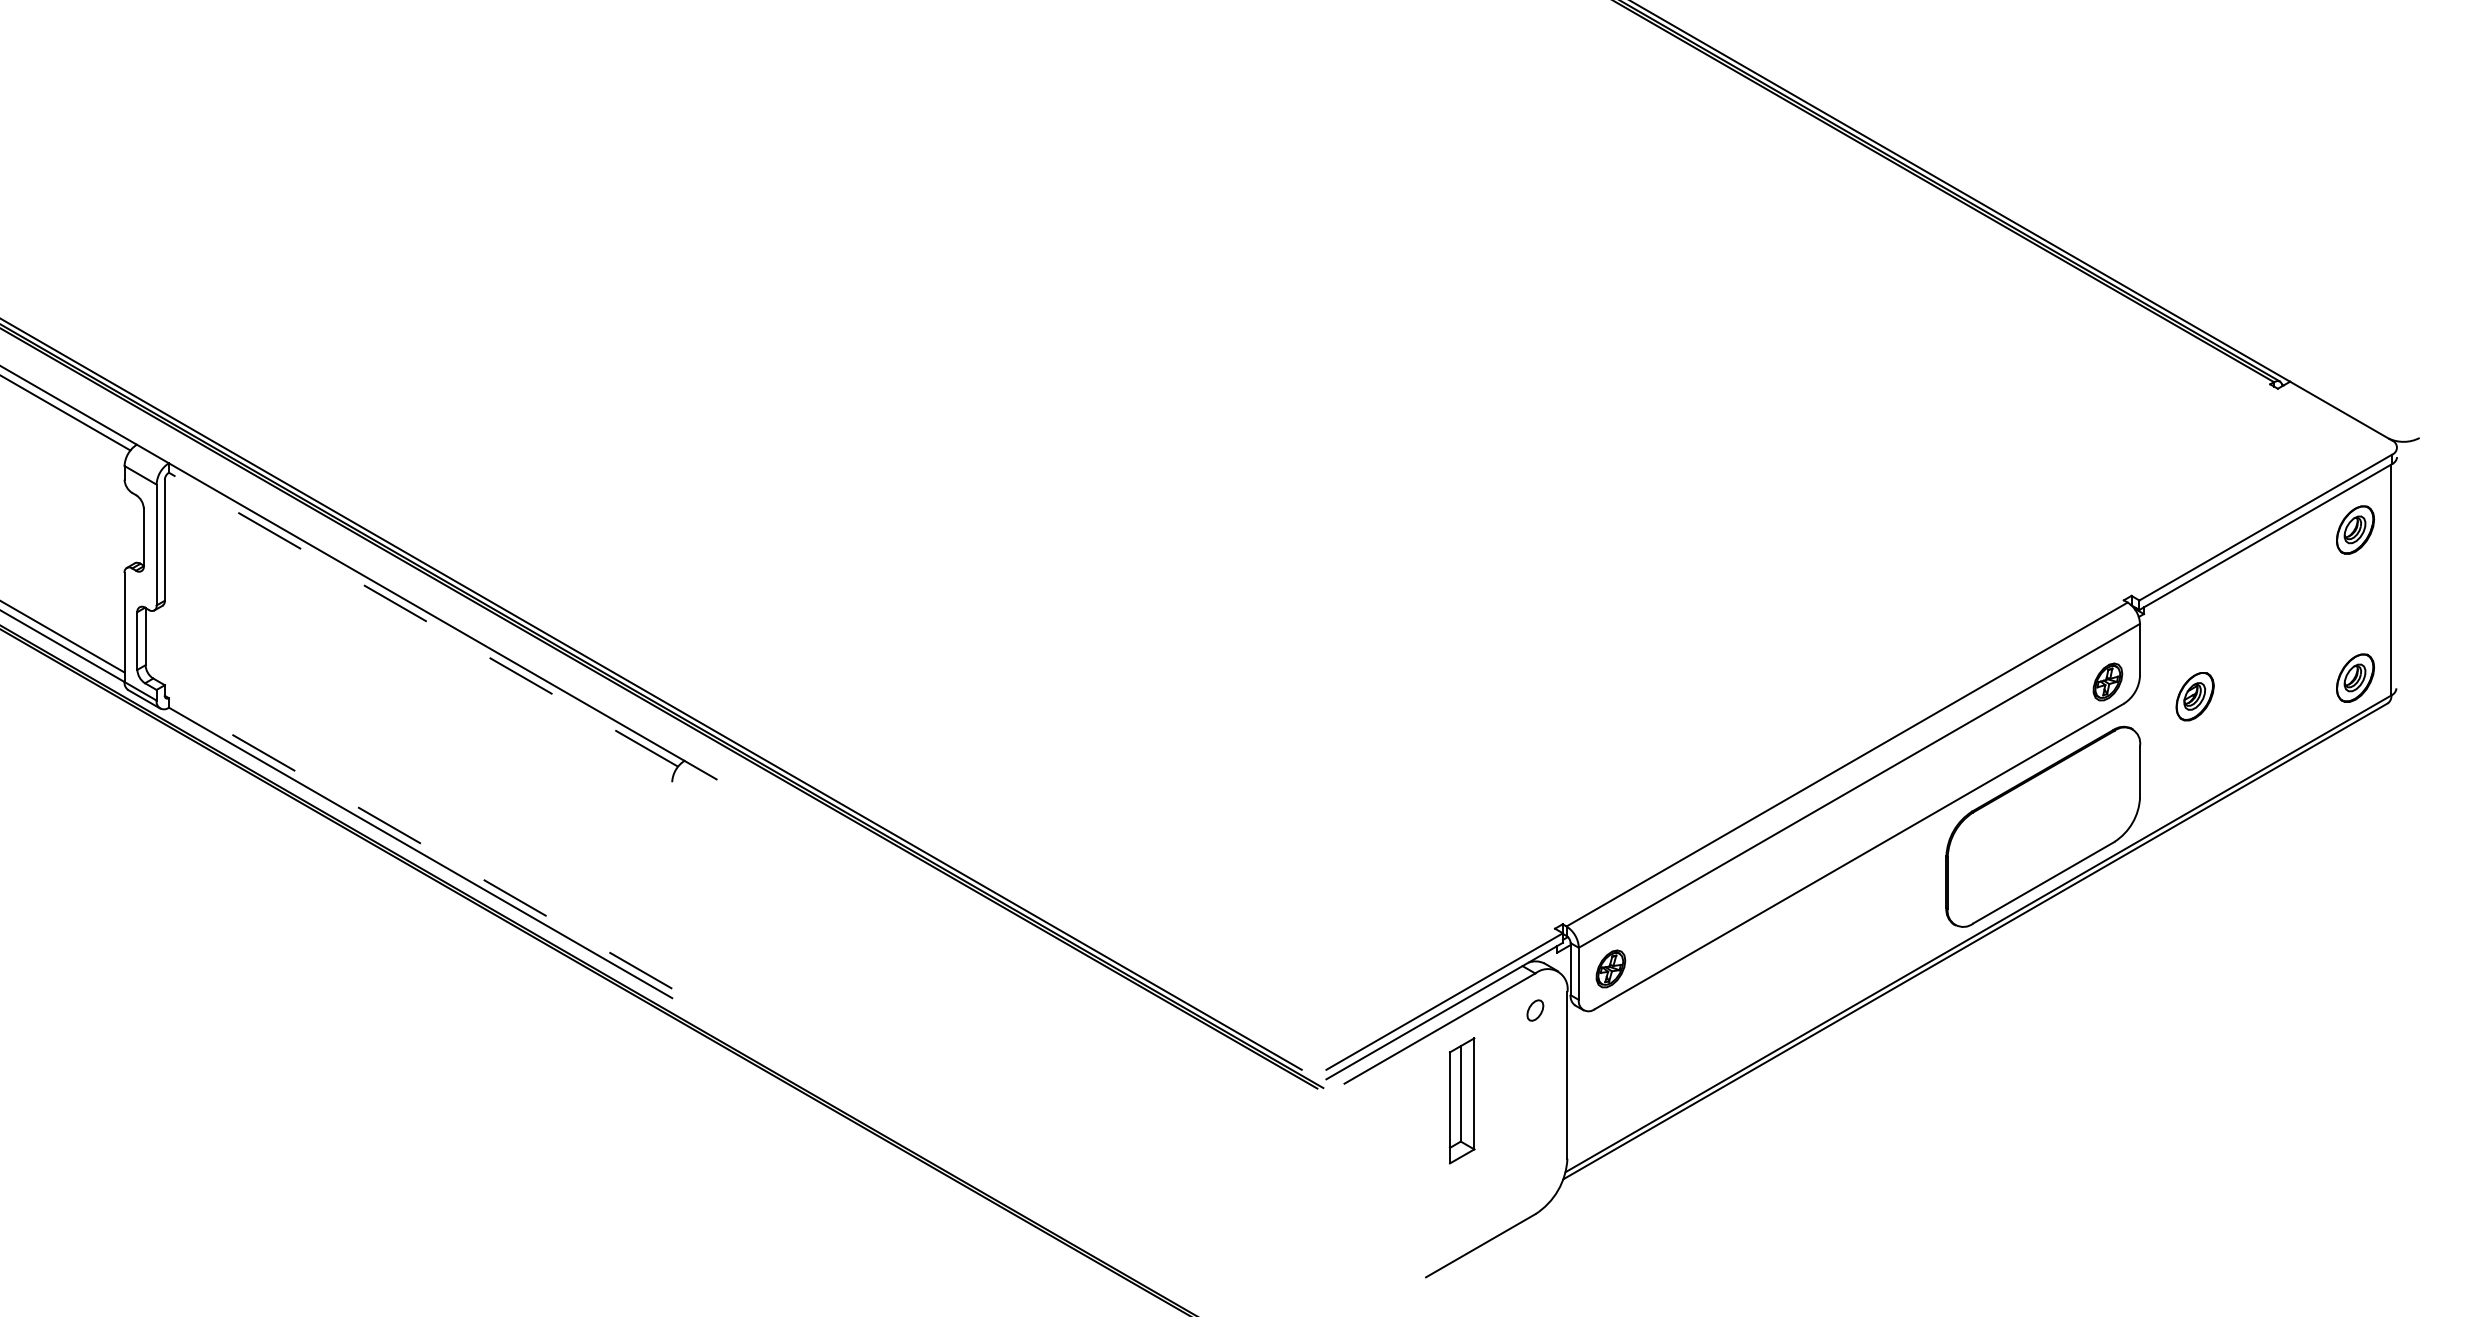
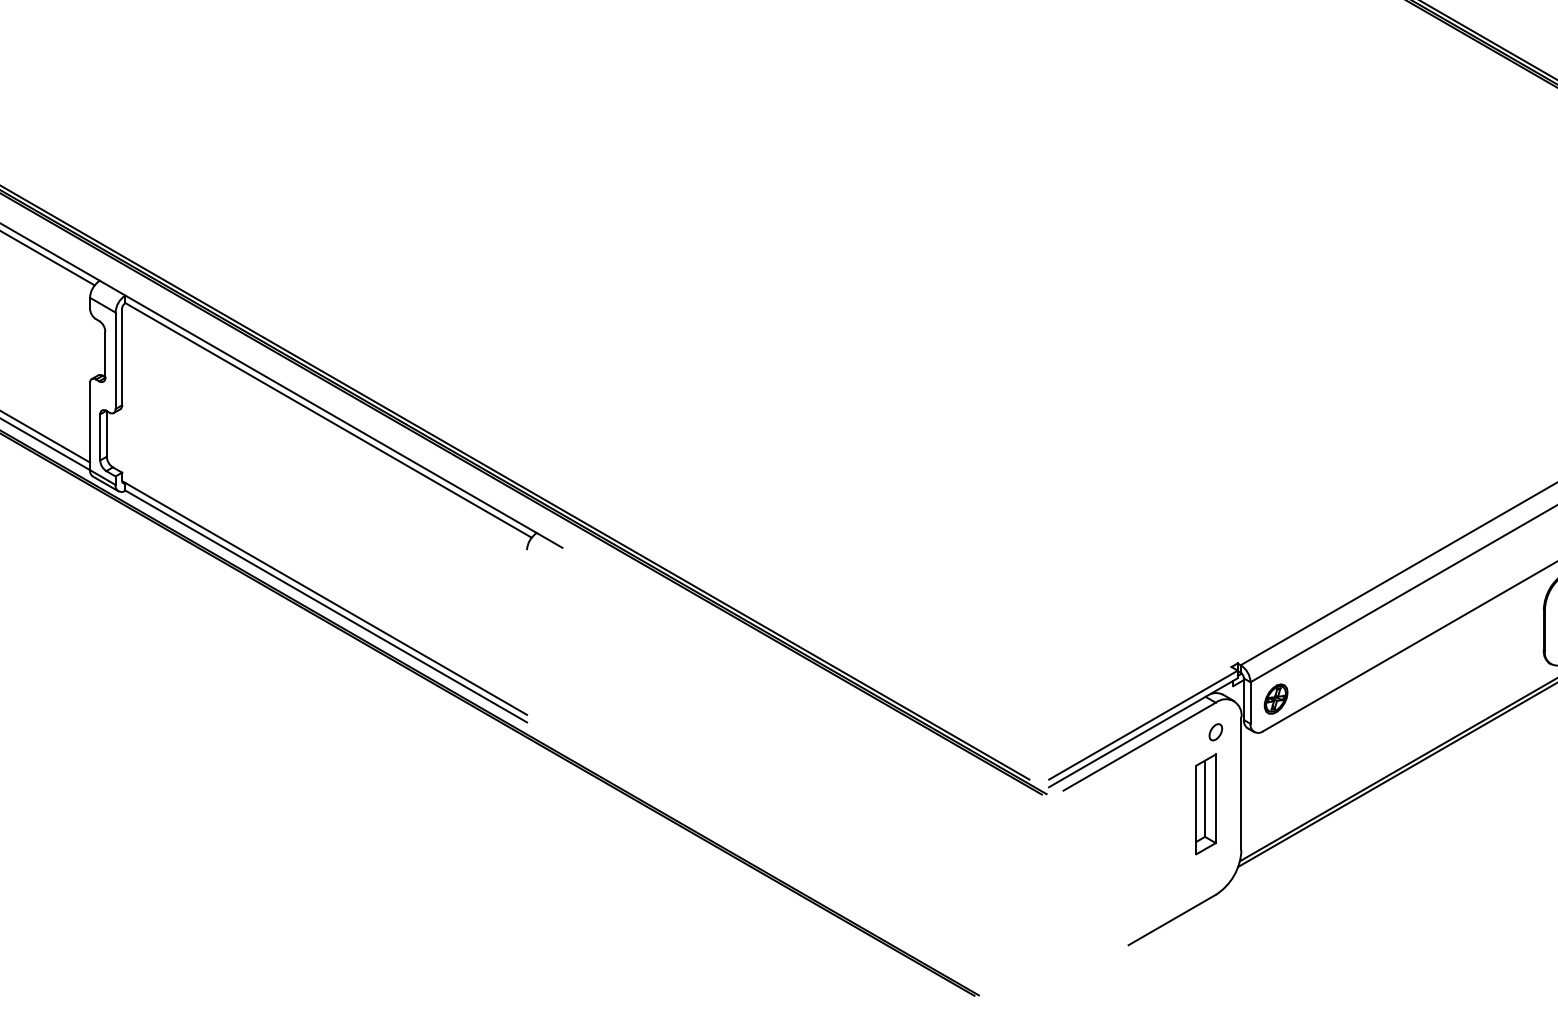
line: (423, 619) -> (328, 420), dashed -> solid
line: (420, 843) -> (326, 598), dashed -> solid
part: (1462, 1100) -> (1206, 804), moved

